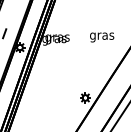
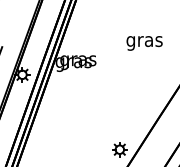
text: (102, 37) -> (145, 43), moved

